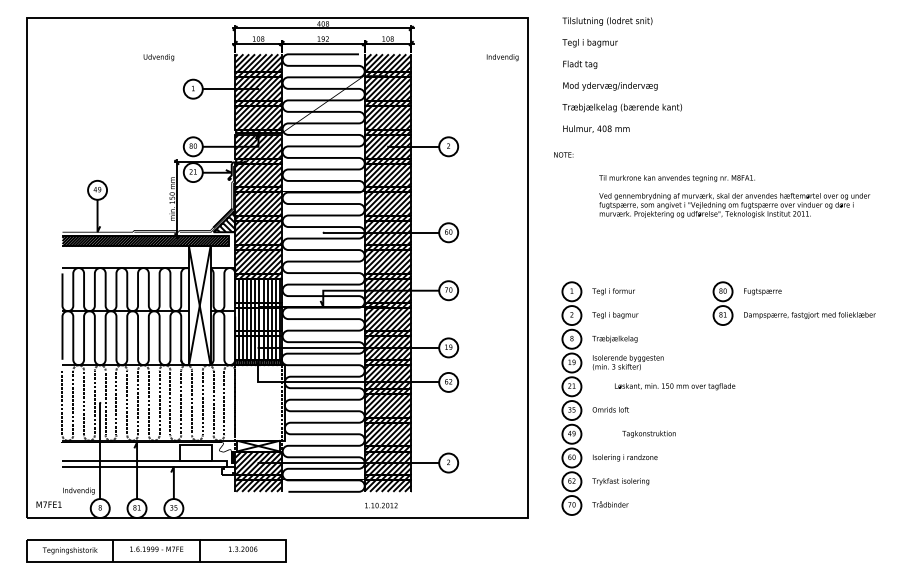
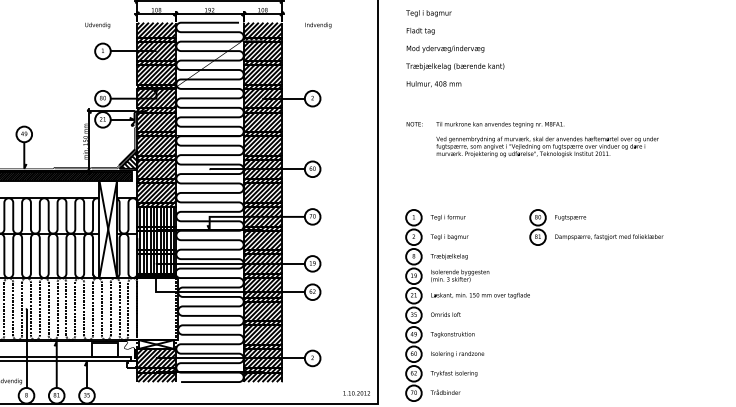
text: (158, 57) -> (97, 25), moved
text: (502, 57) -> (318, 25), moved
text: (563, 154) -> (414, 123), moved
text: (675, 386) -> (480, 295), moved
text: (648, 433) -> (452, 334), moved
text: (381, 505) -> (356, 393), moved

